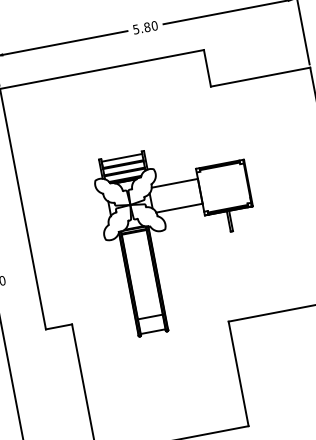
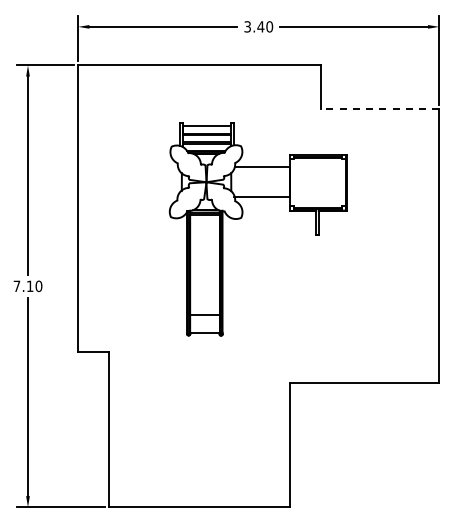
text: (141, 28) -> (254, 26), 5.80 -> 3.40
line: (260, 76) -> (379, 108), solid -> dashed
part: (166, 228) -> (242, 217), moved

